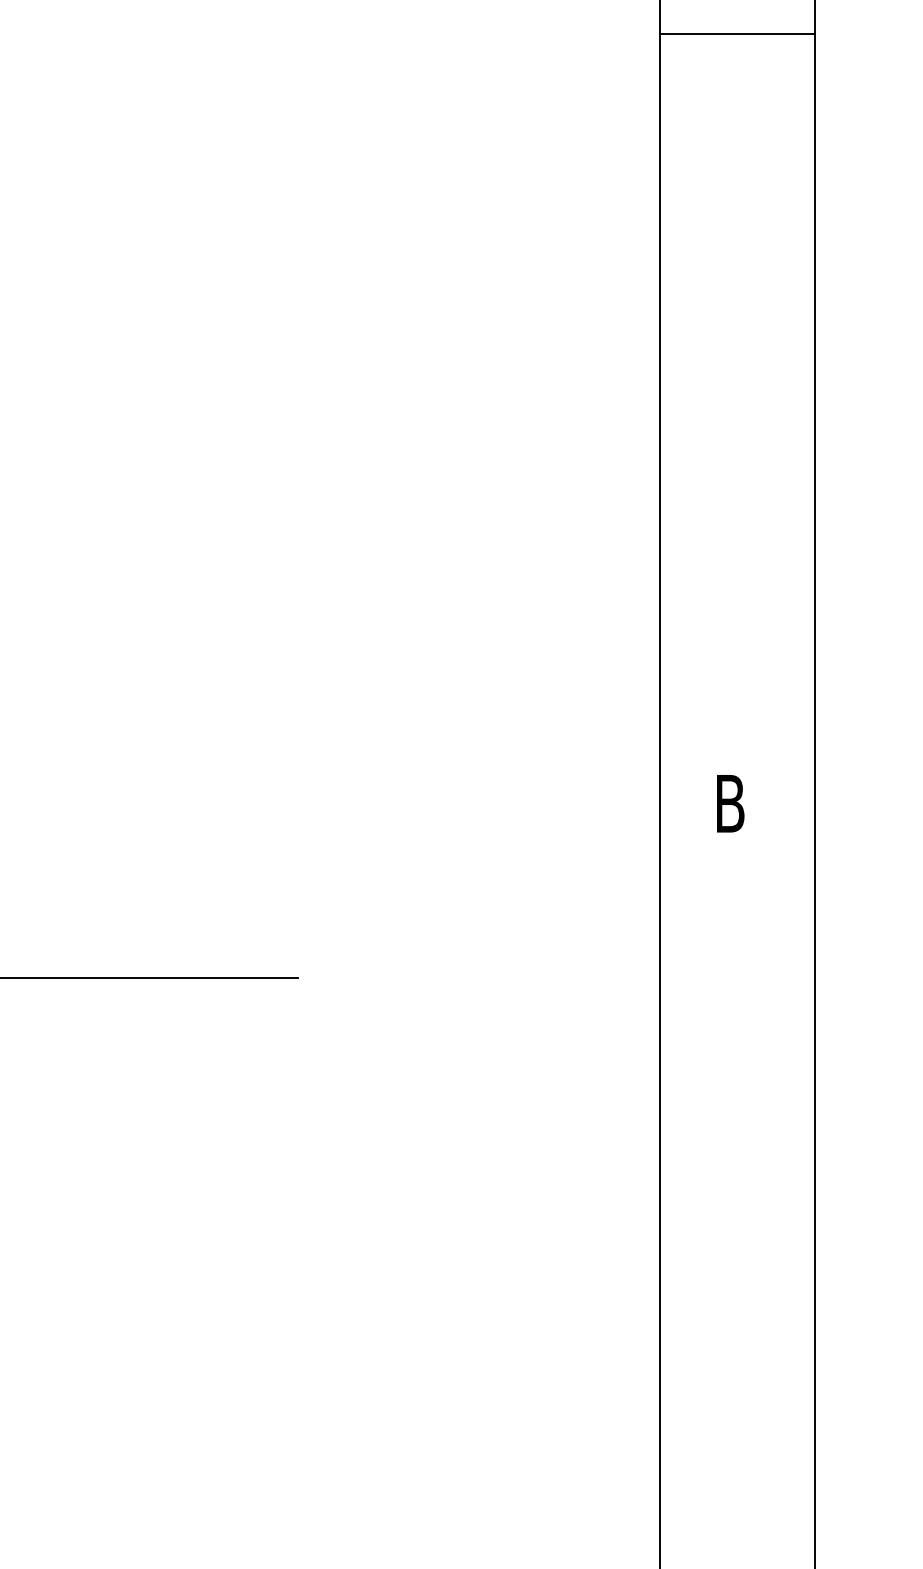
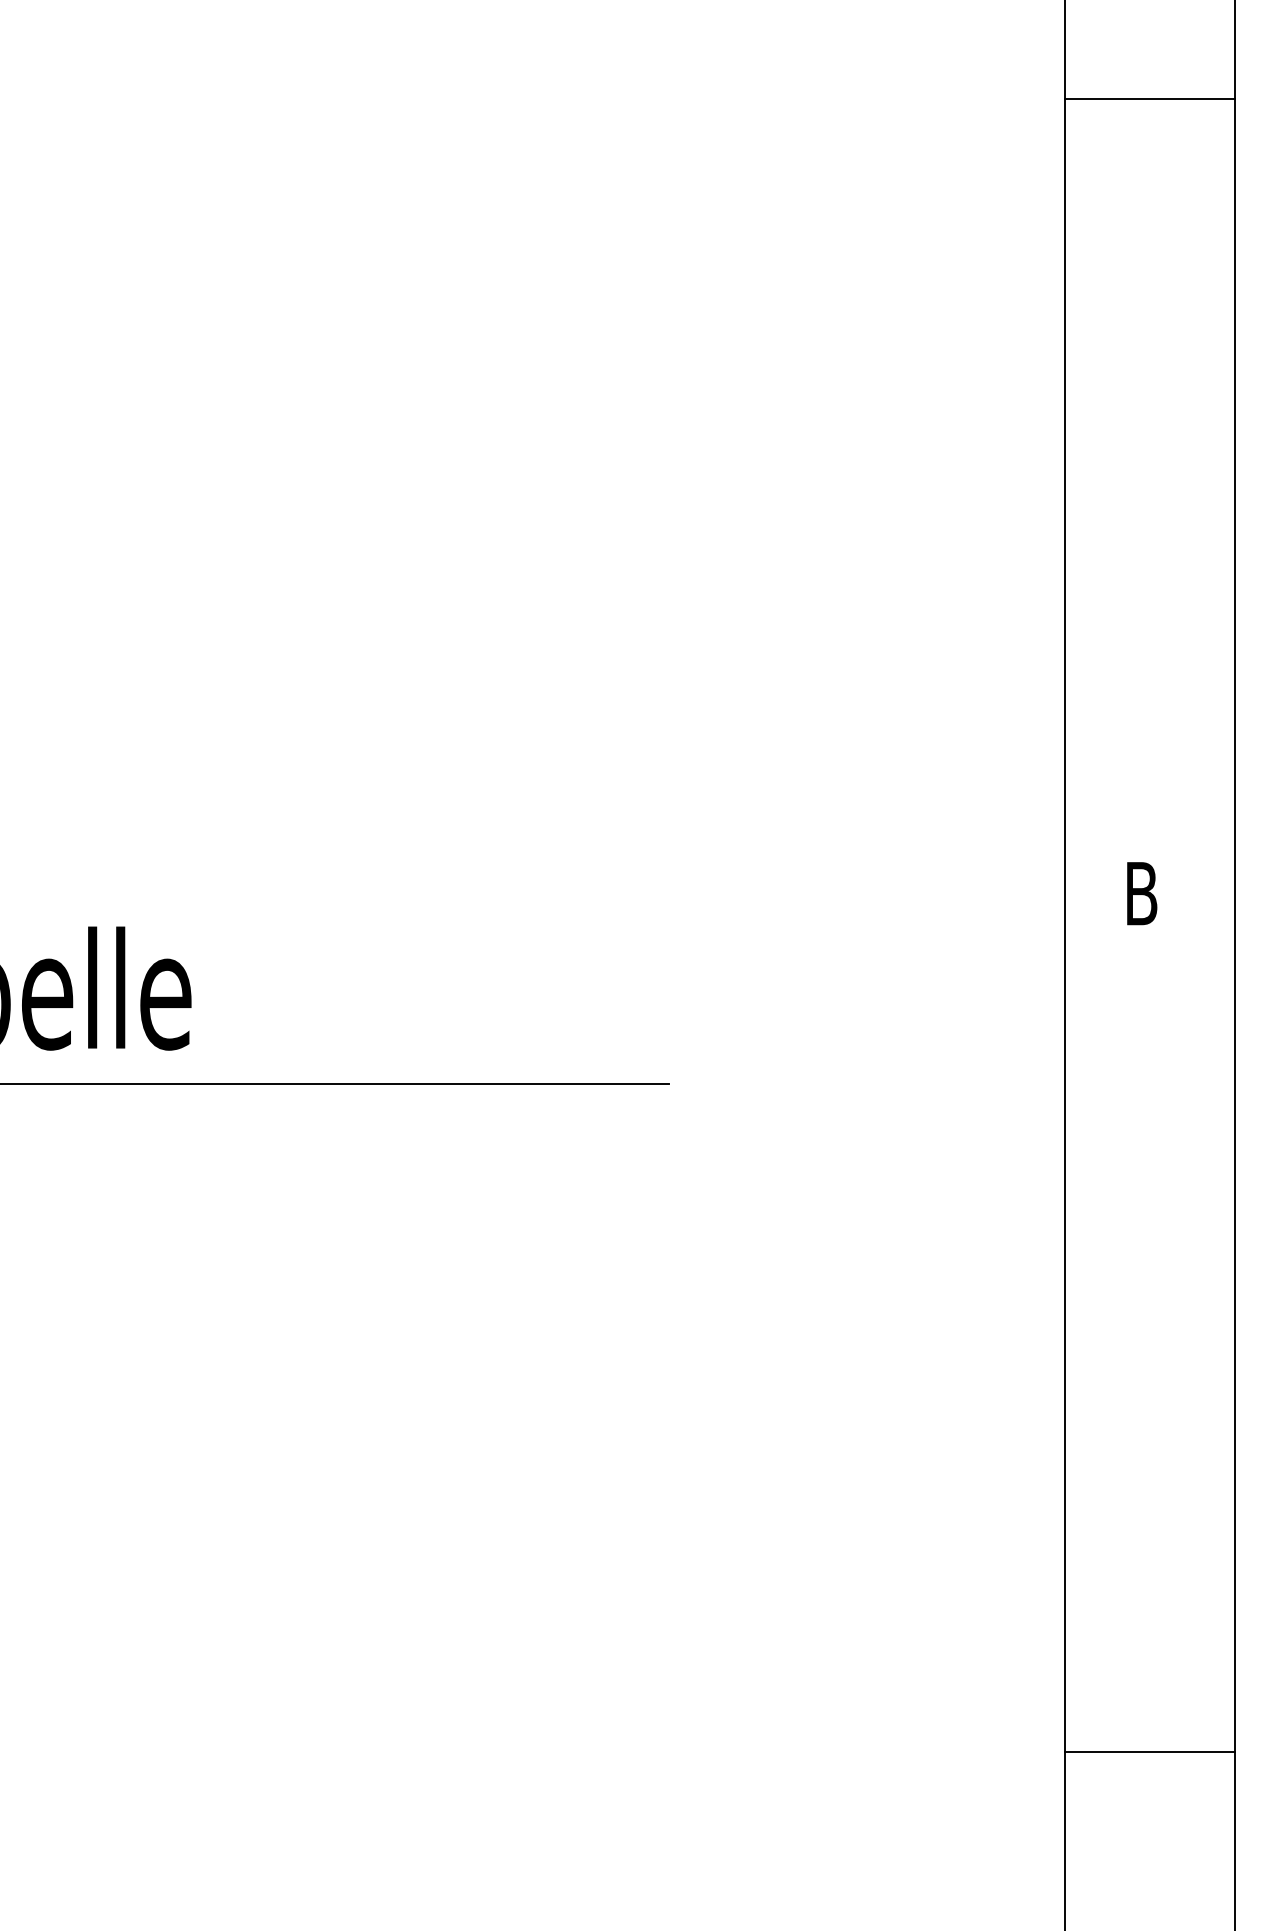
line: (737, 33) -> (1149, 99), moved

